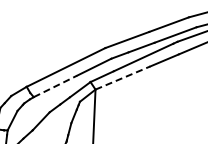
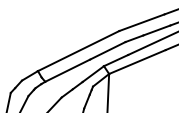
line: (122, 78) -> (137, 62), dashed -> solid
line: (55, 86) -> (67, 70), dashed -> solid

